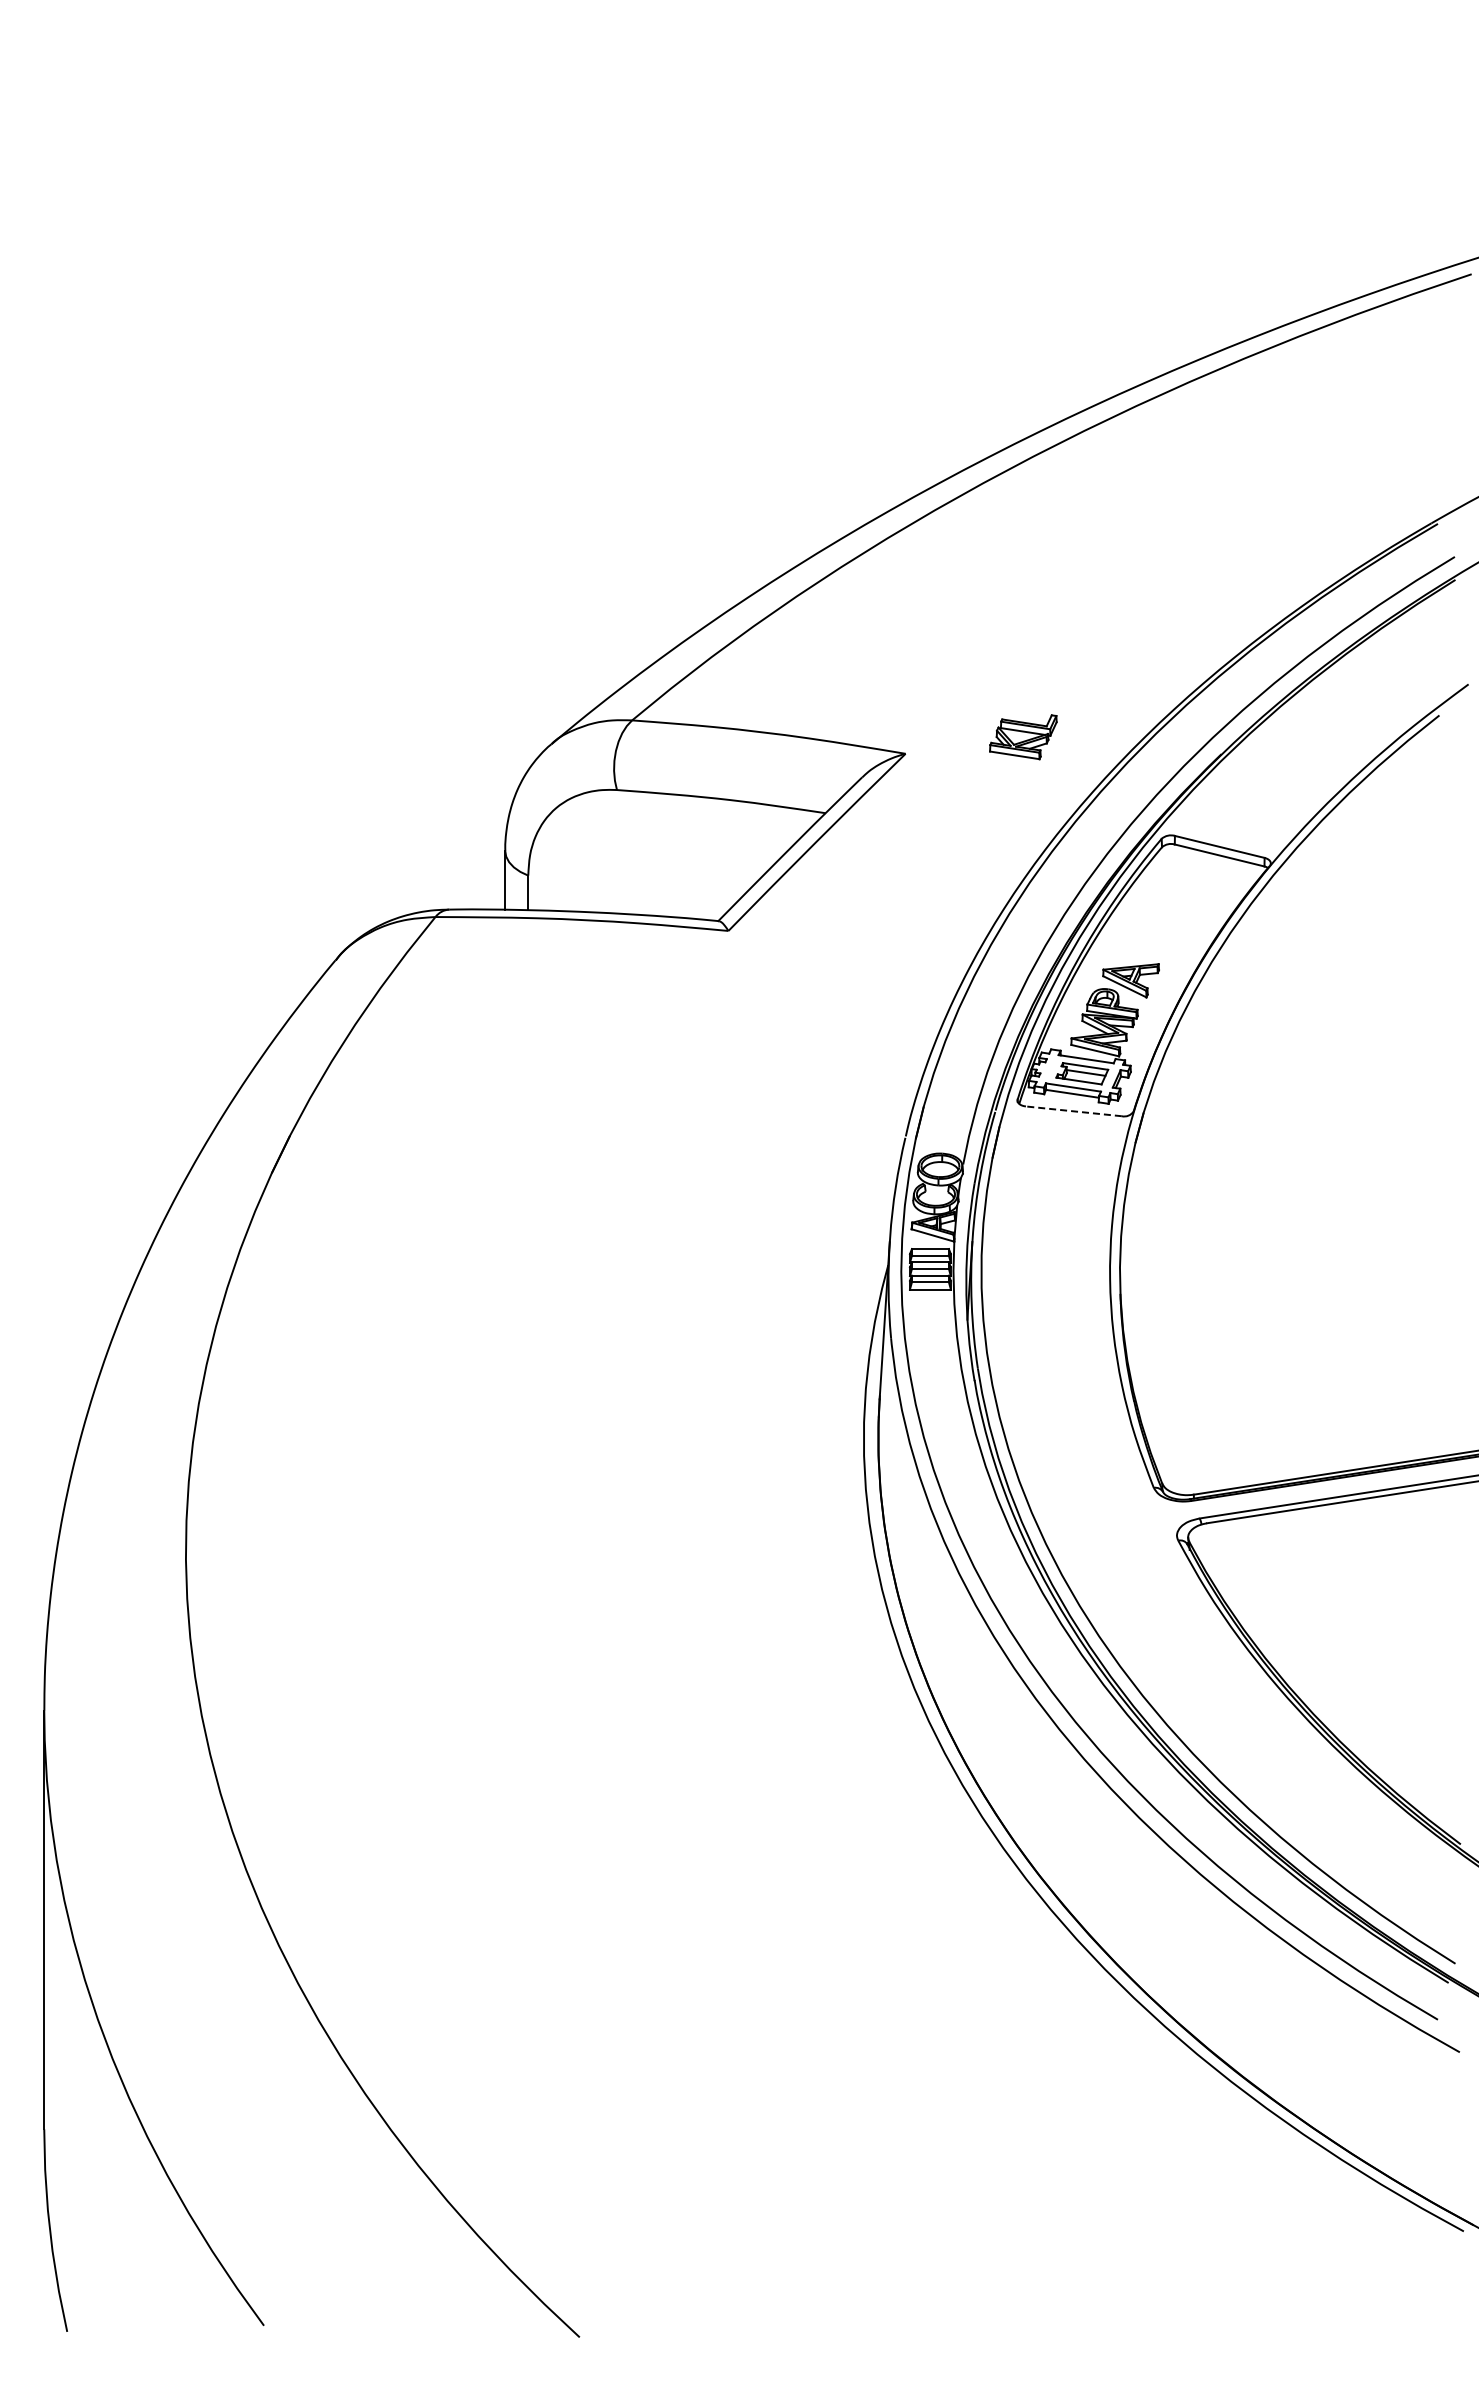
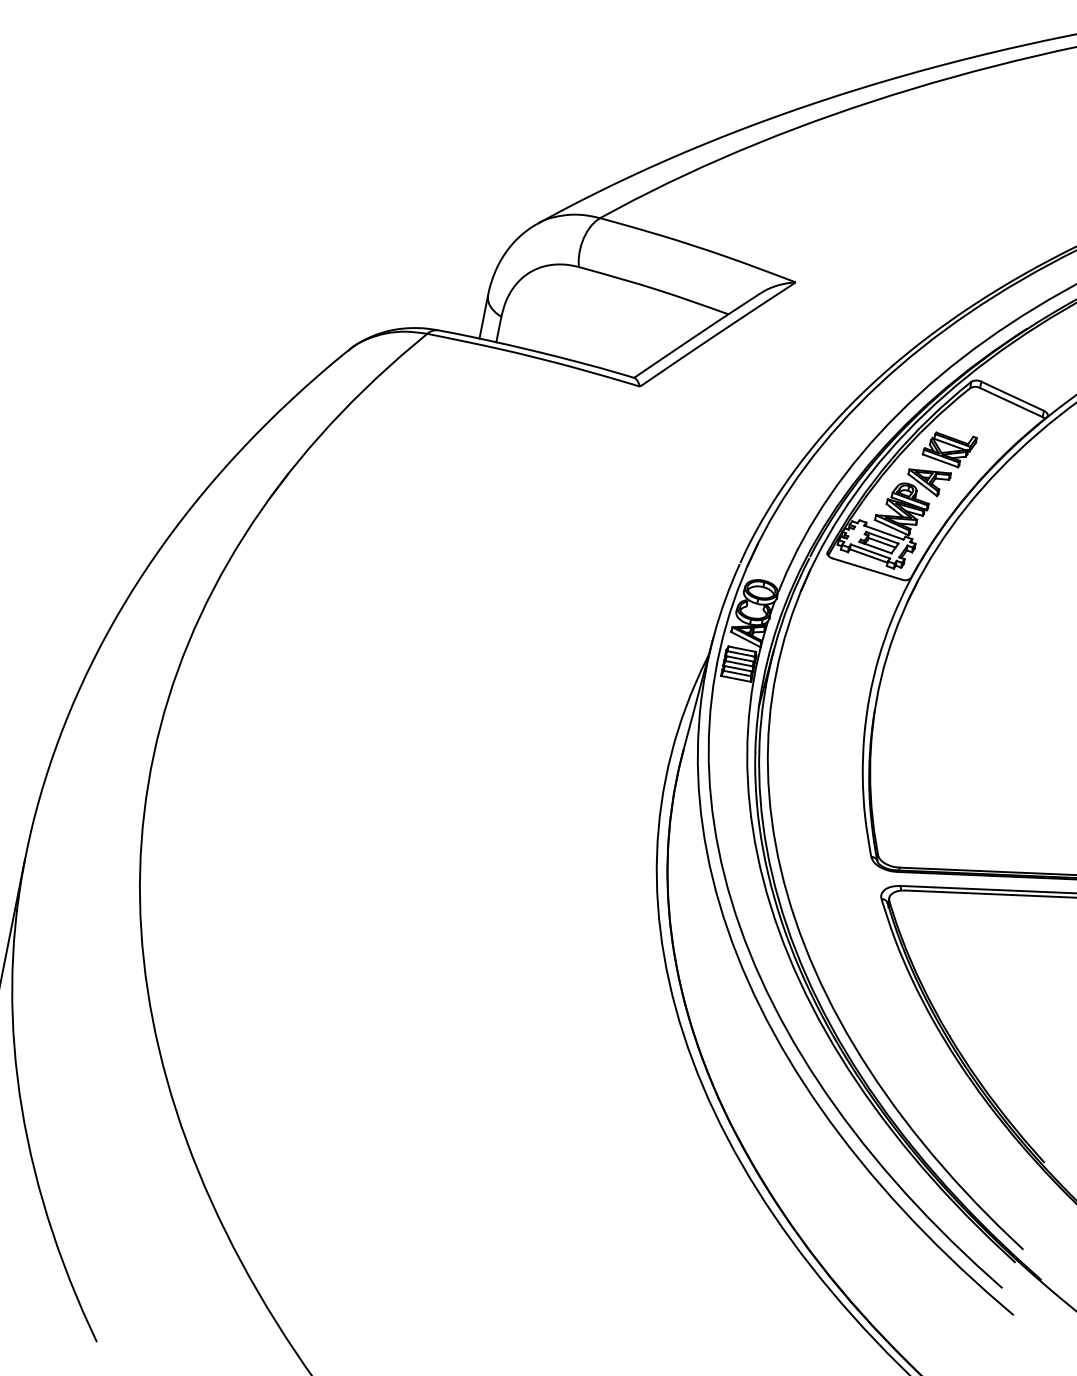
part: (1023, 737) -> (949, 449), moved
line: (1073, 1111) -> (866, 569), dashed -> solid

